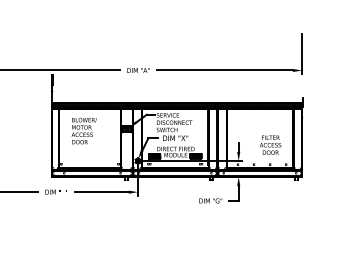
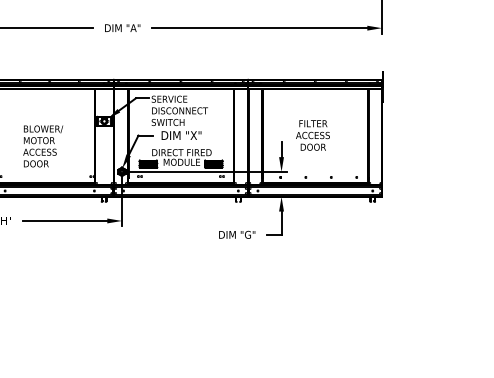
text: (83, 131) -> (41, 147), moved
text: (270, 144) -> (312, 134), moved

